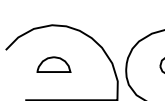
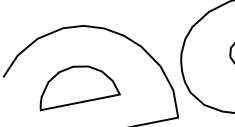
part: (53, 64) -> (76, 84), size x1.67

